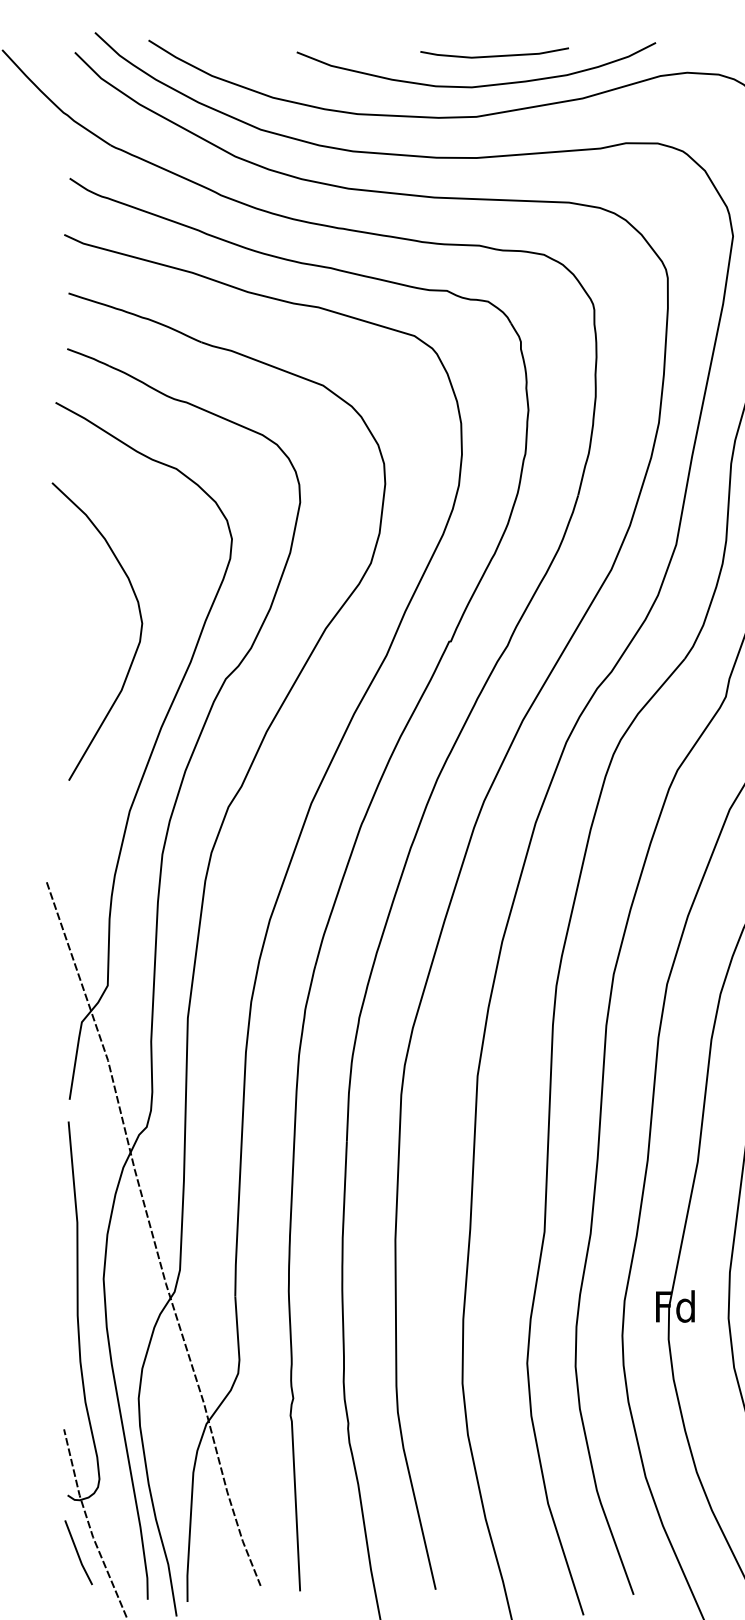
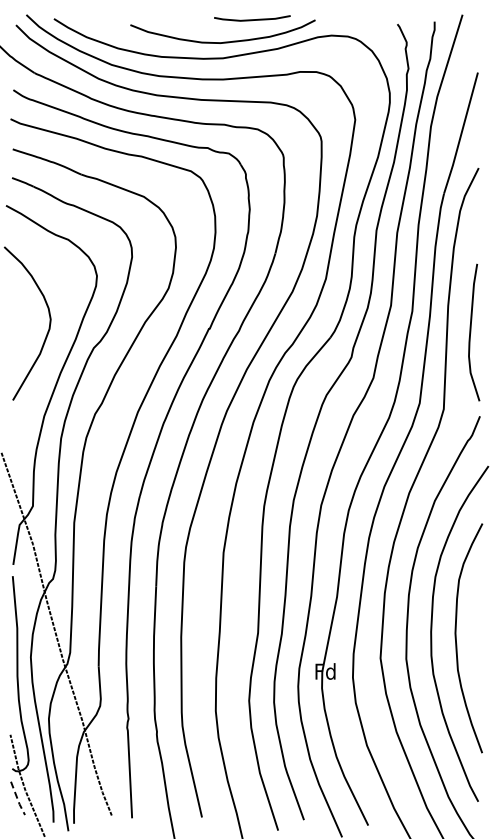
line: (494, 55) -> (252, 19), moved
line: (77, 1554) -> (17, 799), solid -> dashed

